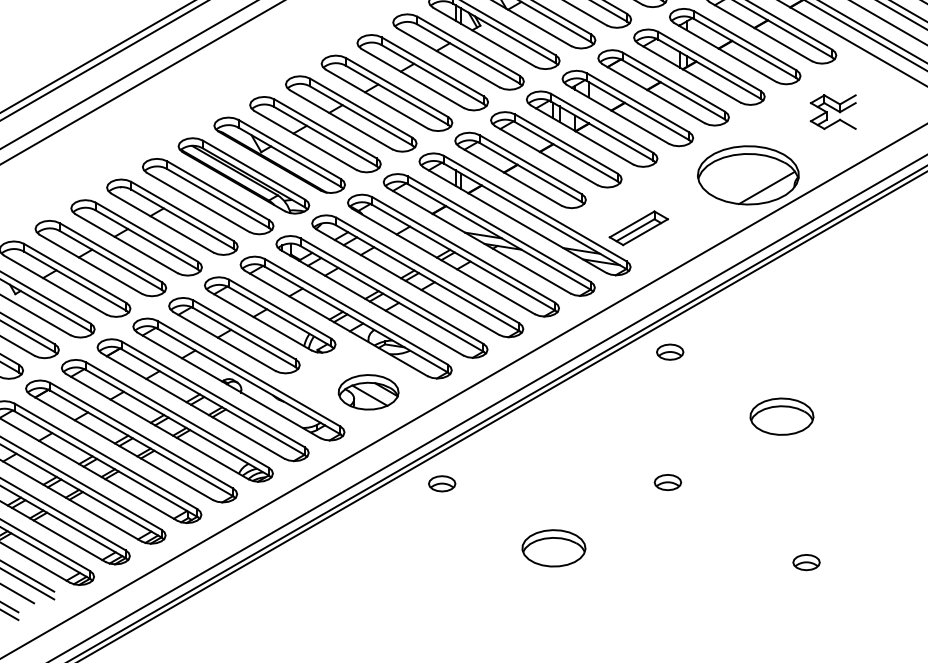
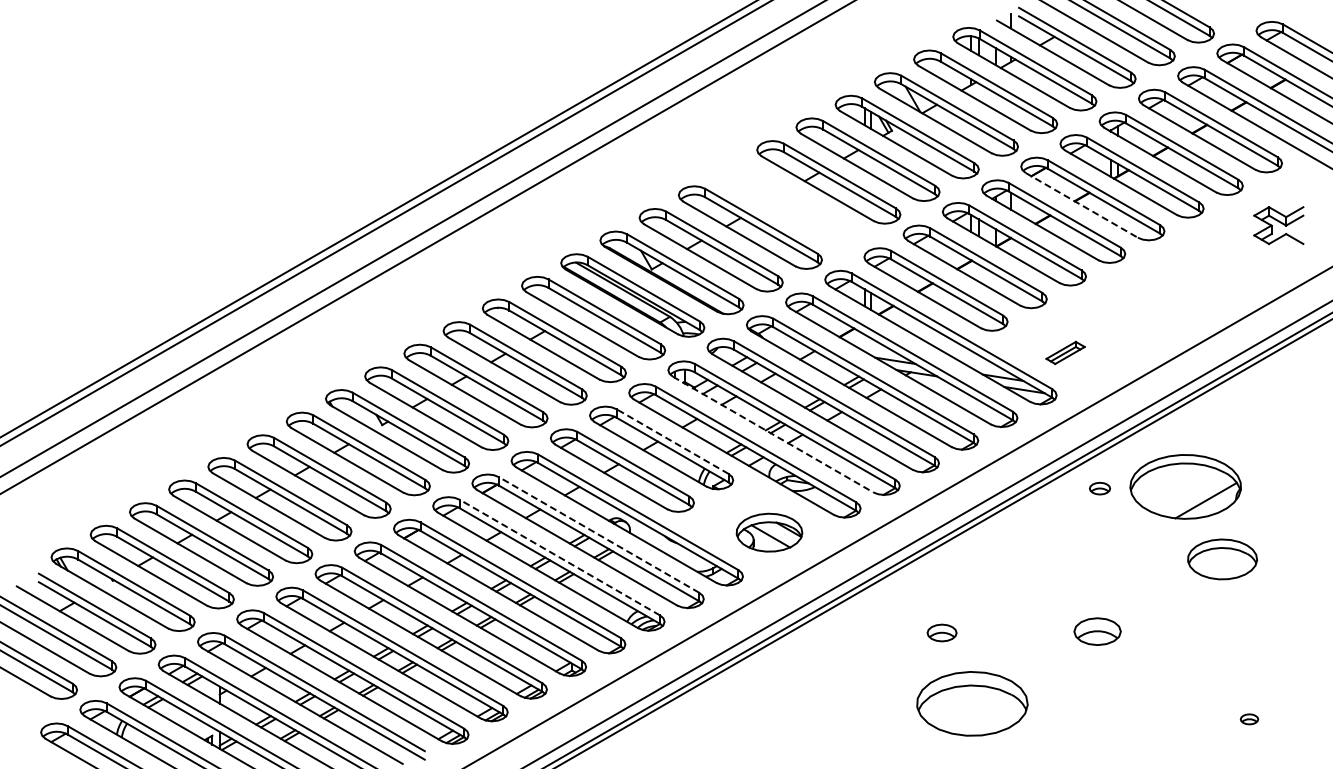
part: (386, 92) -> (789, 204), removed
line: (653, 93) -> (1081, 205), solid -> dashed
part: (748, 175) -> (1185, 486), moved
part: (638, 227) -> (1065, 352), size x0.6
line: (372, 302) -> (773, 434), solid -> dashed
line: (280, 309) -> (672, 441), solid -> dashed
part: (669, 351) -> (1099, 488), size x0.7
line: (213, 393) -> (599, 534), solid -> dashed
line: (177, 414) -> (559, 557), solid -> dashed
part: (667, 482) -> (1097, 631), size x1.6
part: (441, 483) -> (941, 632), moved
part: (553, 548) -> (972, 703), size x1.6
part: (806, 562) -> (1249, 719), size x0.6

